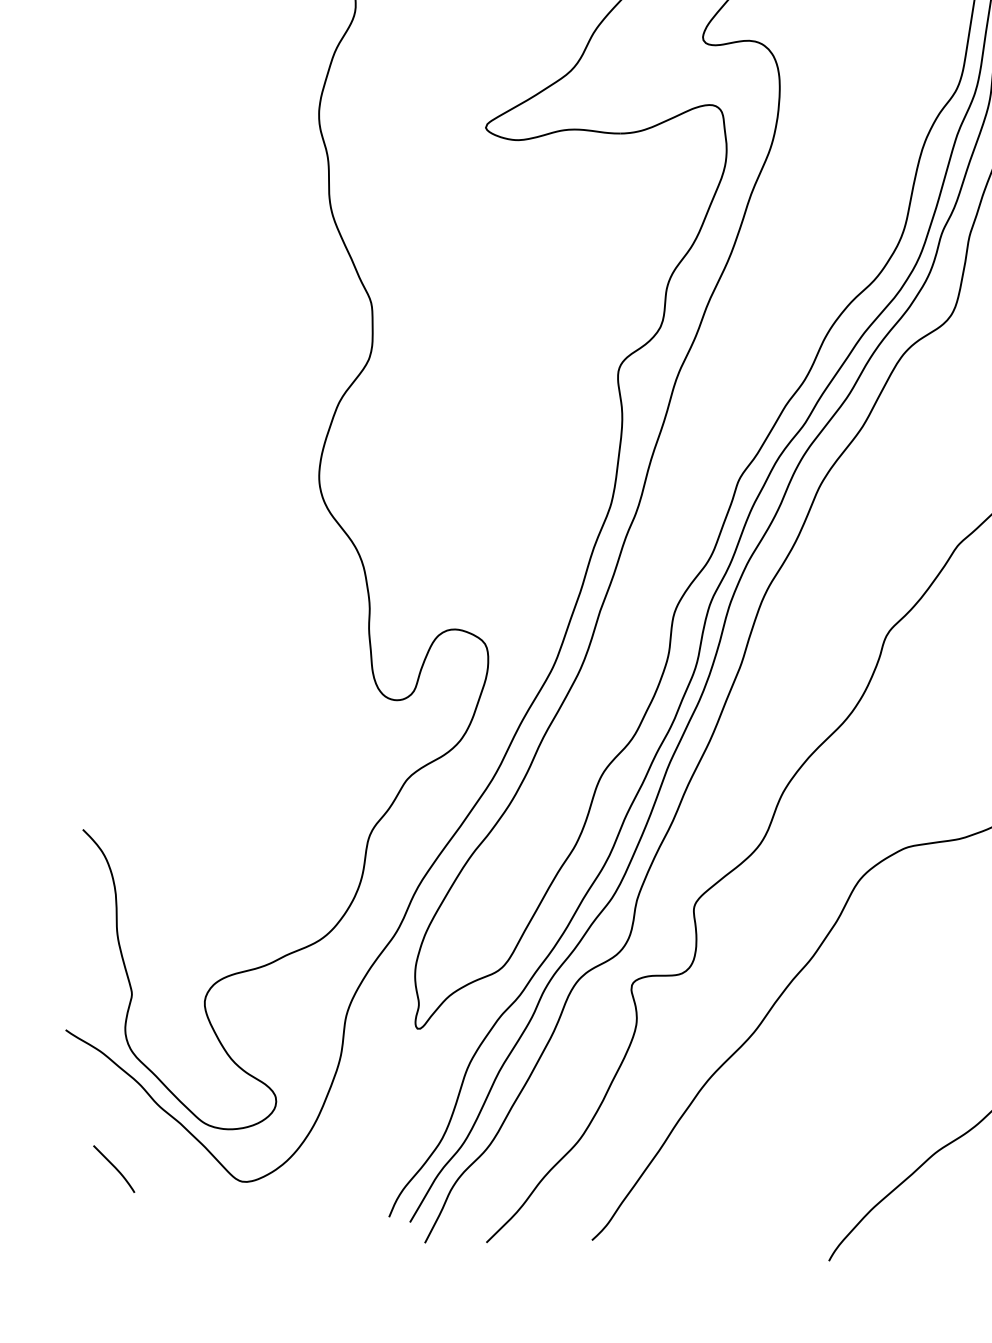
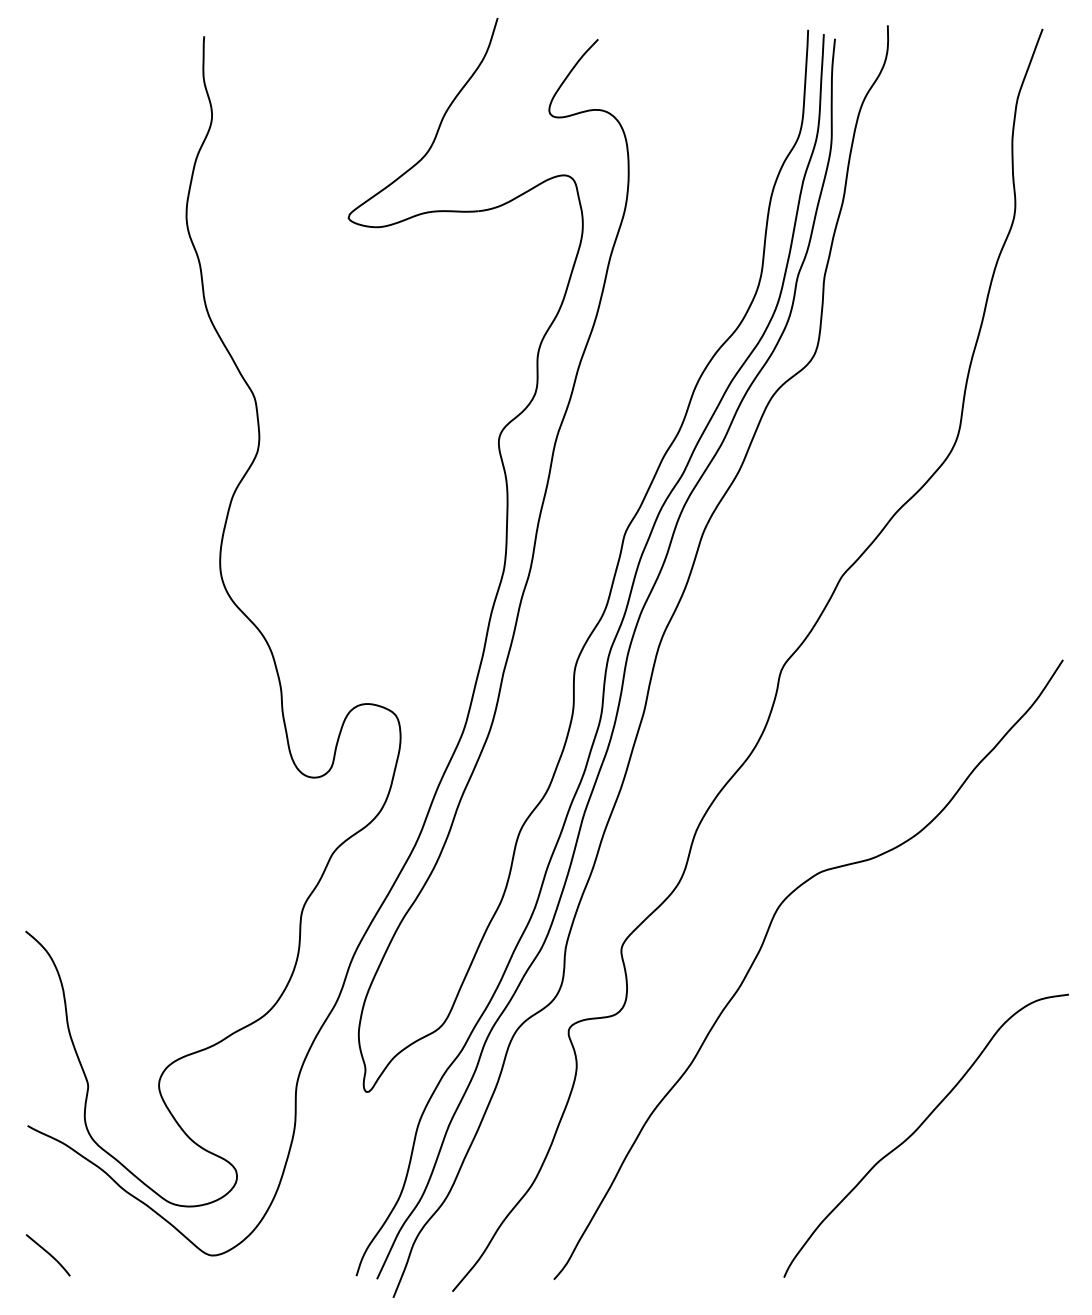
curve: (114, 1168) -> (48, 1254), moved

